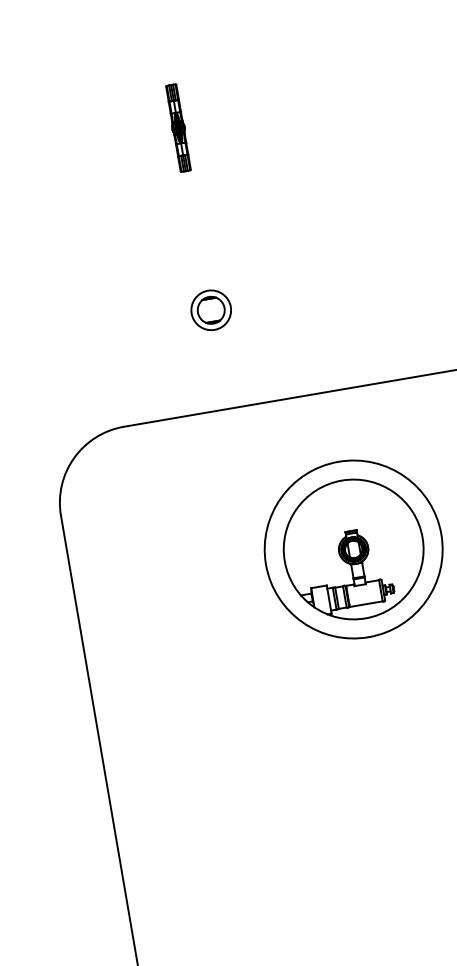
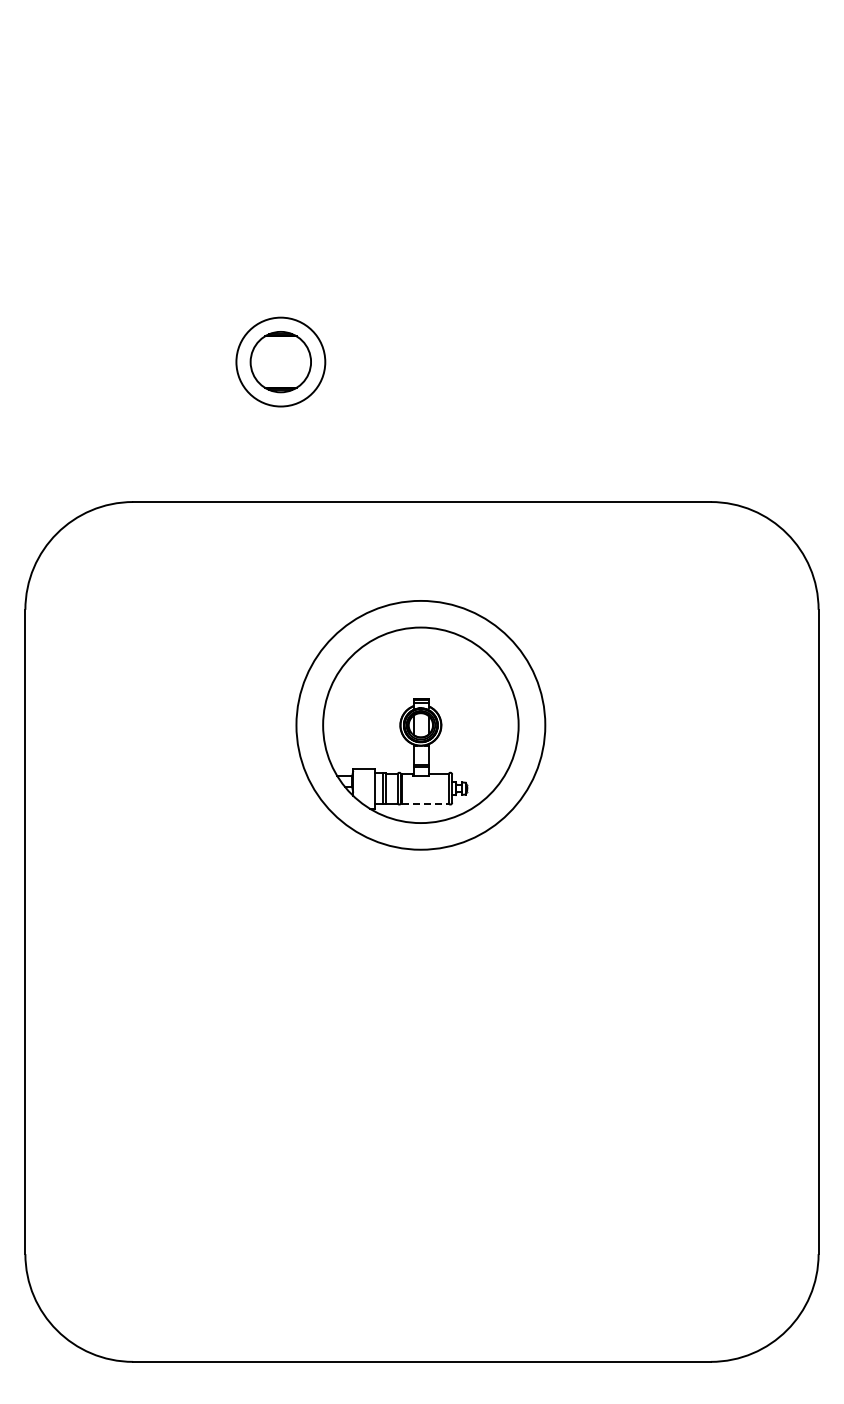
part: (178, 128) -> (278, 103), removed
part: (210, 309) -> (280, 361), size x1.6
line: (366, 604) -> (425, 803), solid -> dashed

